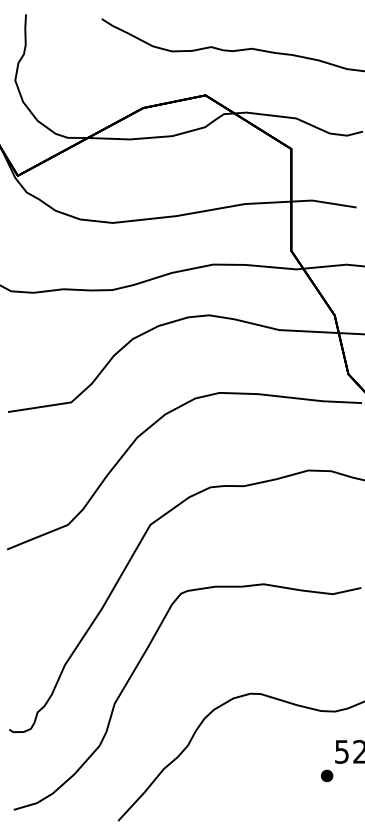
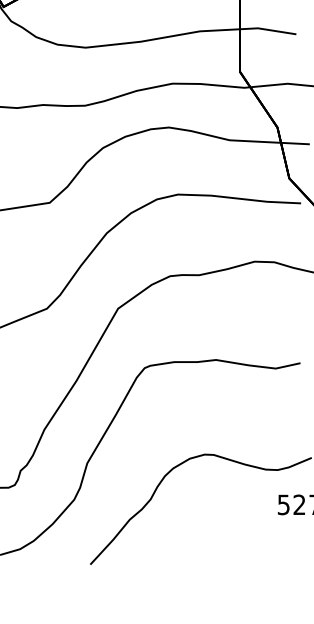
part: (327, 775) -> (271, 525), removed

